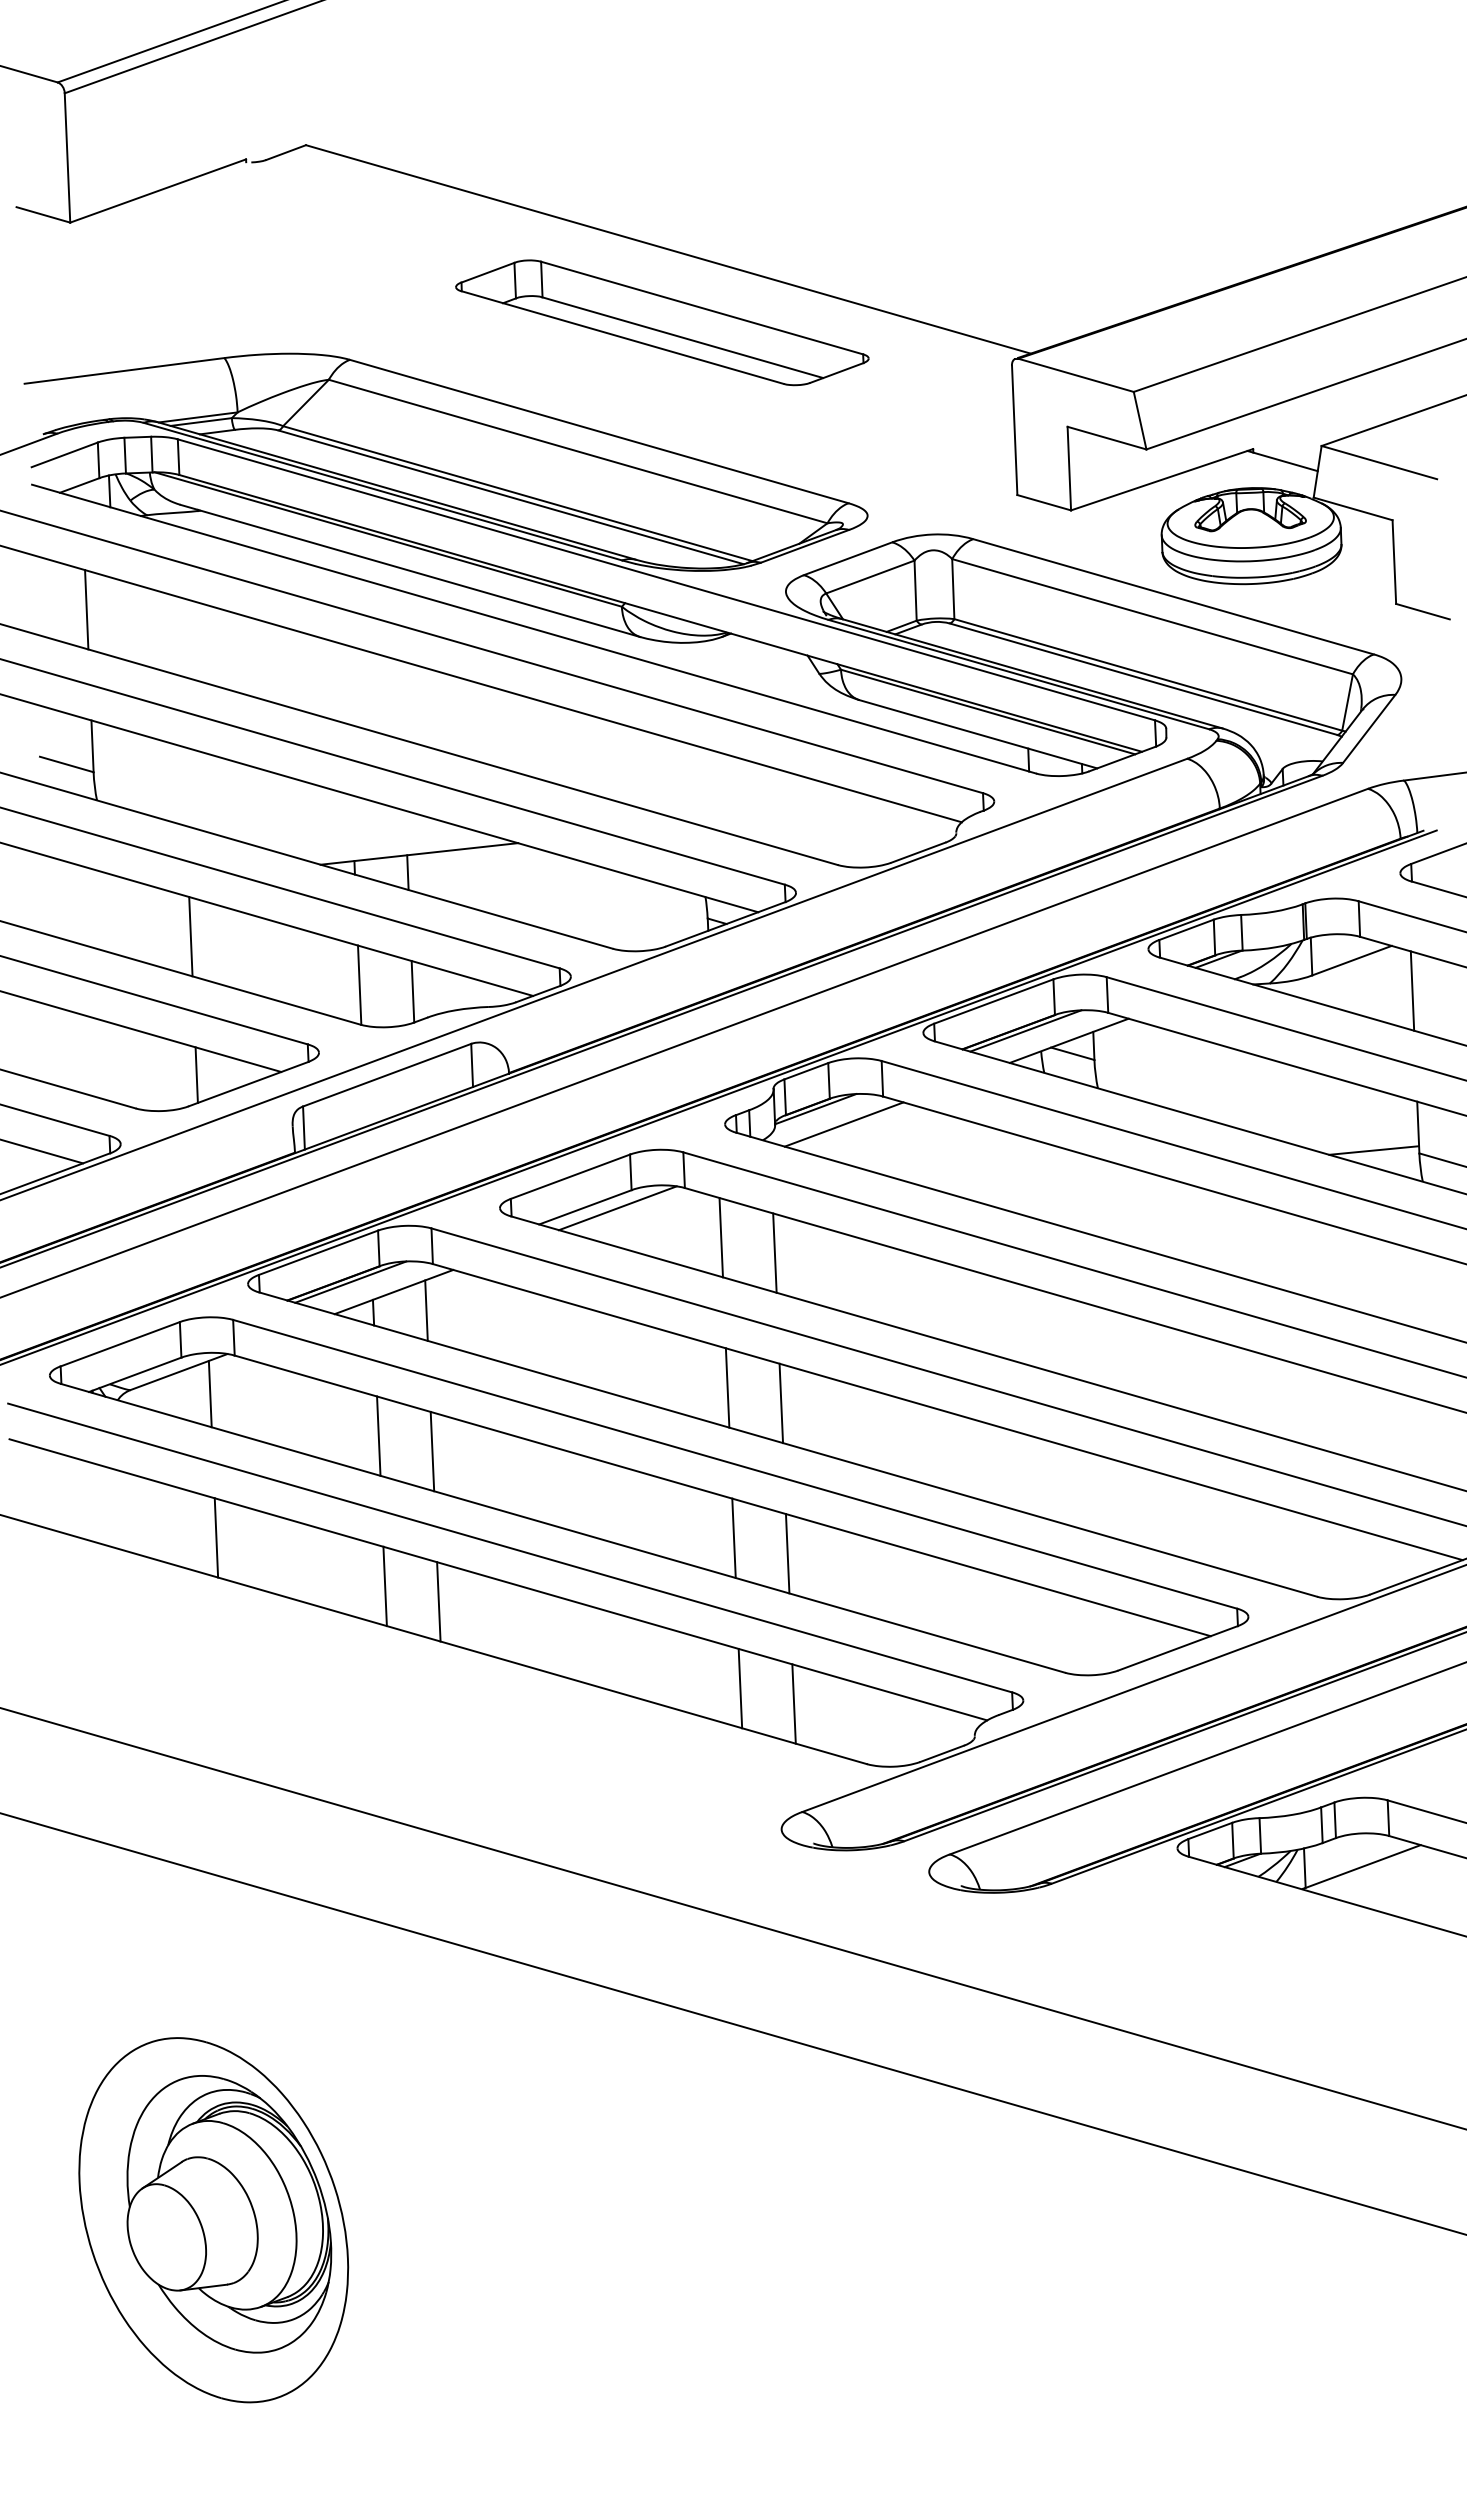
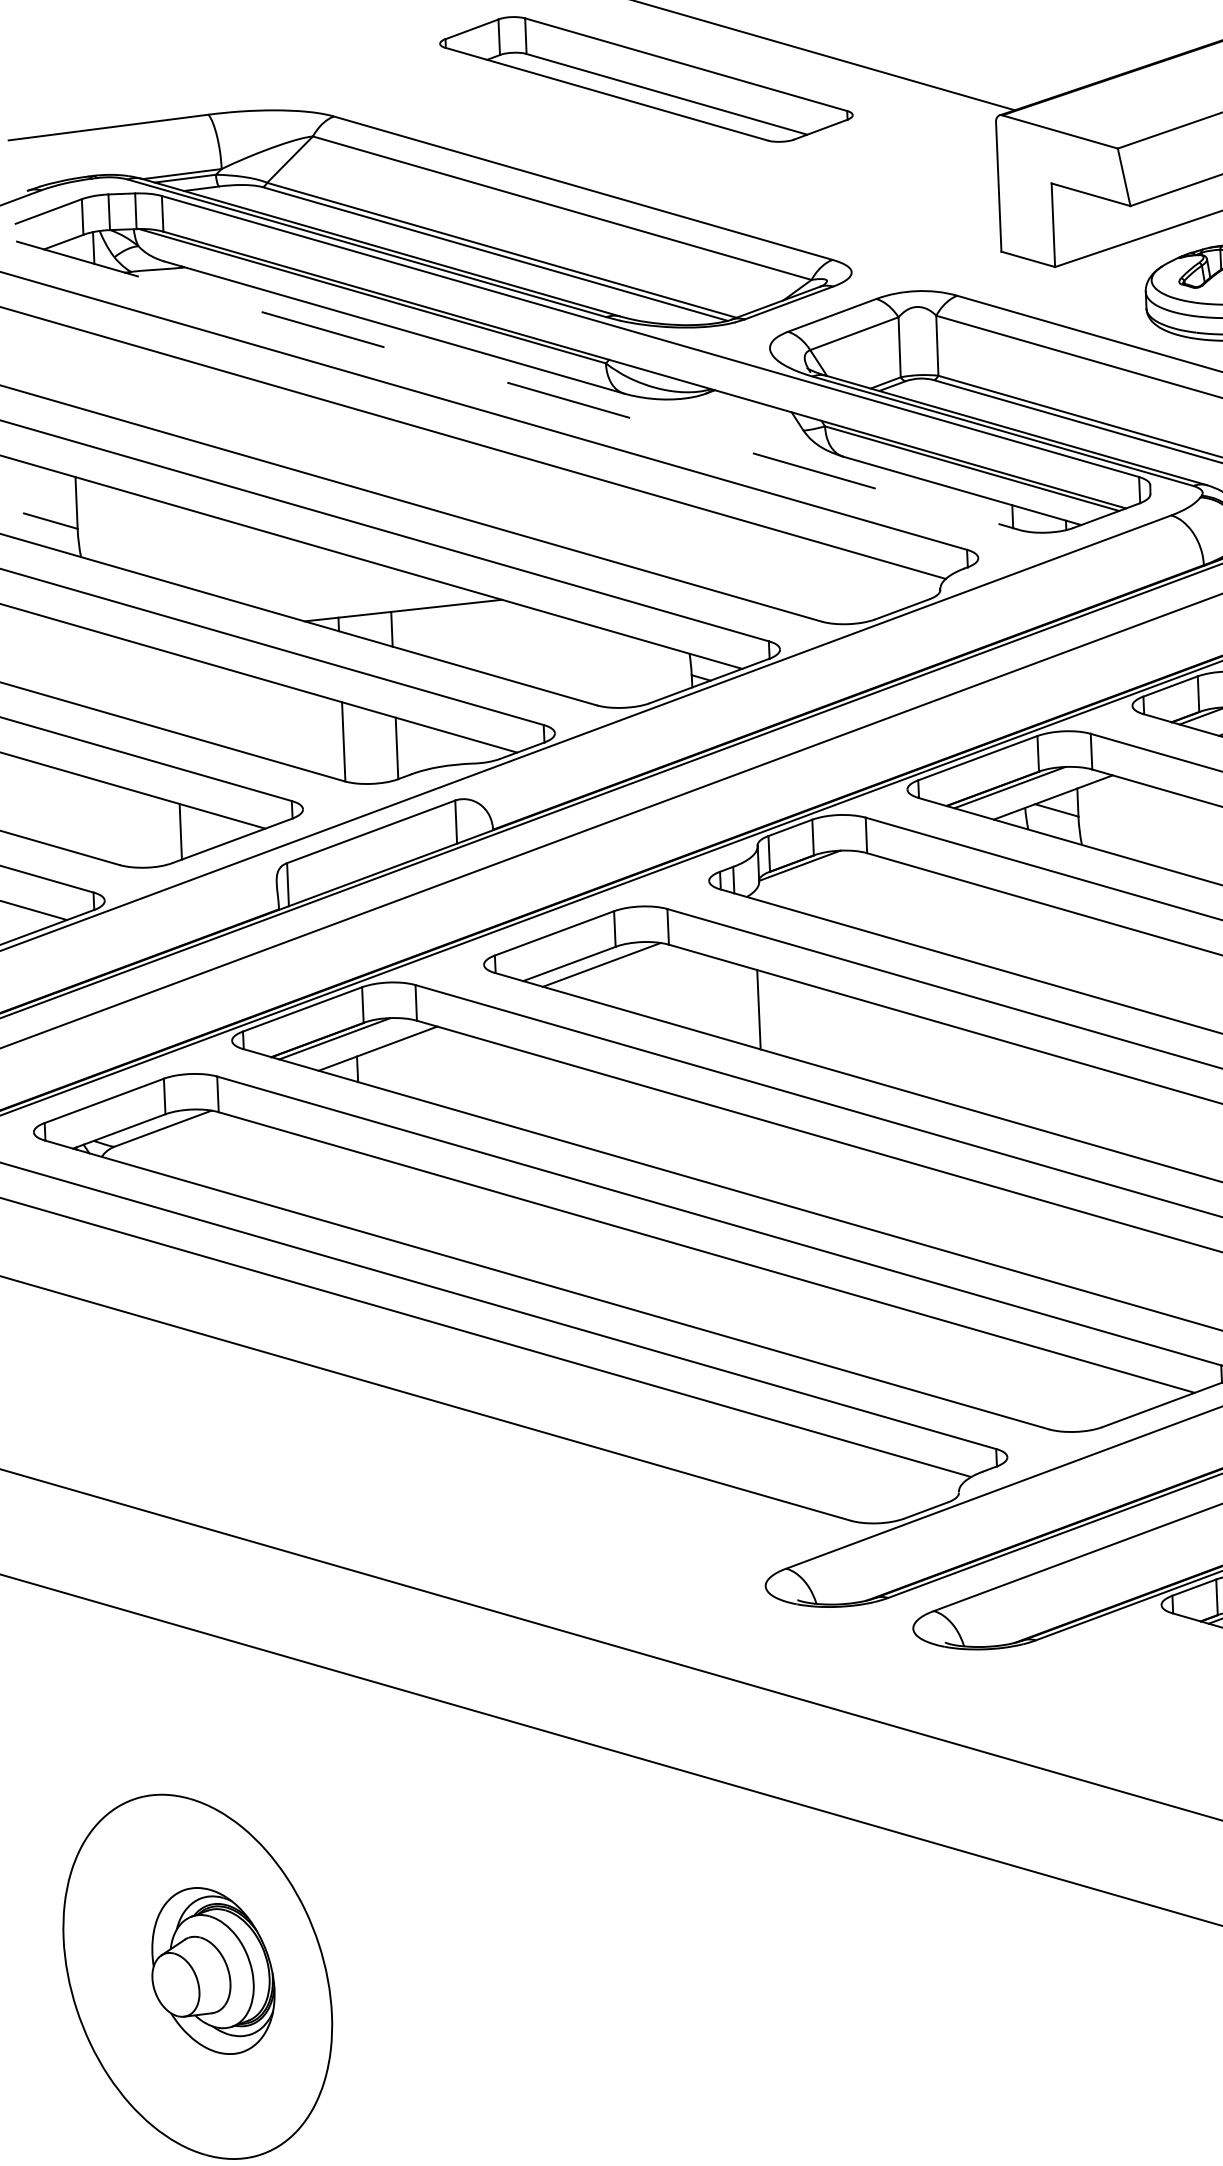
line: (86, 609) -> (70, 366), removed
line: (534, 629) -> (518, 386), solid -> dashed
line: (190, 936) -> (174, 693), removed
line: (843, 1124) -> (827, 881), removed
line: (720, 1237) -> (704, 994), removed
line: (426, 1310) -> (410, 1067), removed
line: (727, 1387) -> (711, 1144), removed
line: (209, 1393) -> (193, 1150), removed
line: (781, 1403) -> (765, 1160), removed
line: (378, 1435) -> (362, 1192), removed
line: (432, 1451) -> (416, 1208), removed
line: (216, 1537) -> (200, 1294), removed
line: (733, 1537) -> (717, 1294), removed
line: (787, 1553) -> (771, 1310), removed
line: (384, 1586) -> (368, 1343), removed
line: (438, 1601) -> (422, 1358), removed
line: (740, 1688) -> (724, 1445), removed
line: (793, 1703) -> (777, 1460), removed
part: (229, 2214) -> (213, 1971), size x0.6

